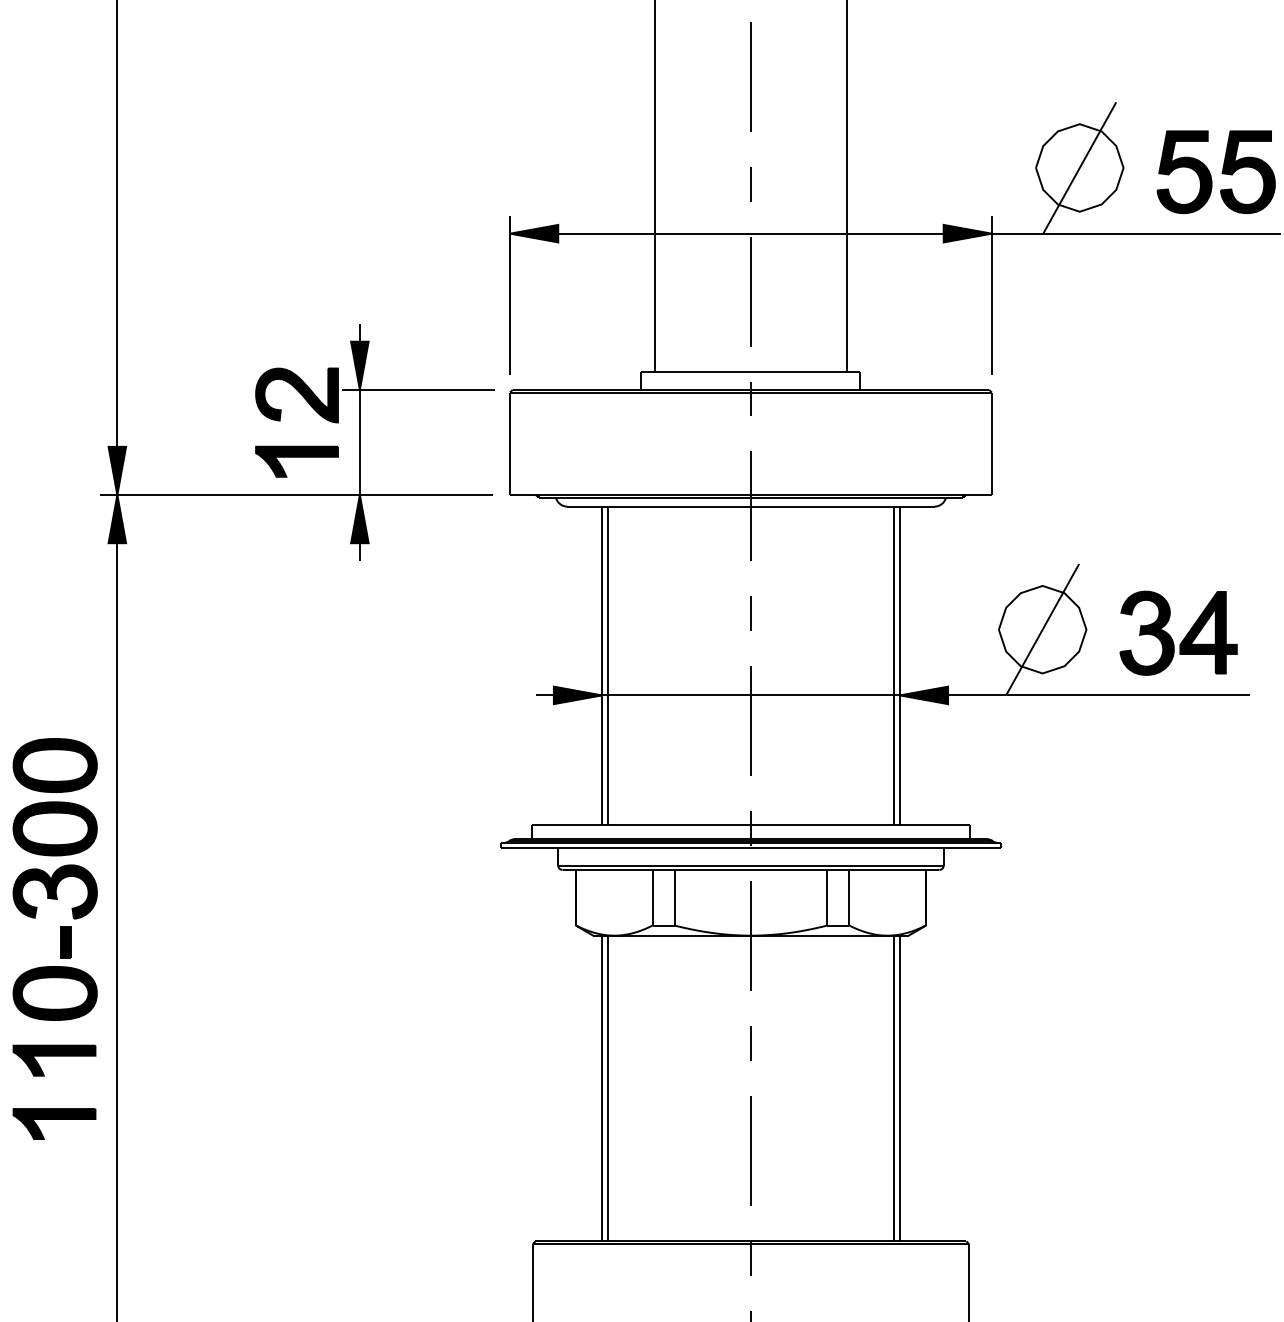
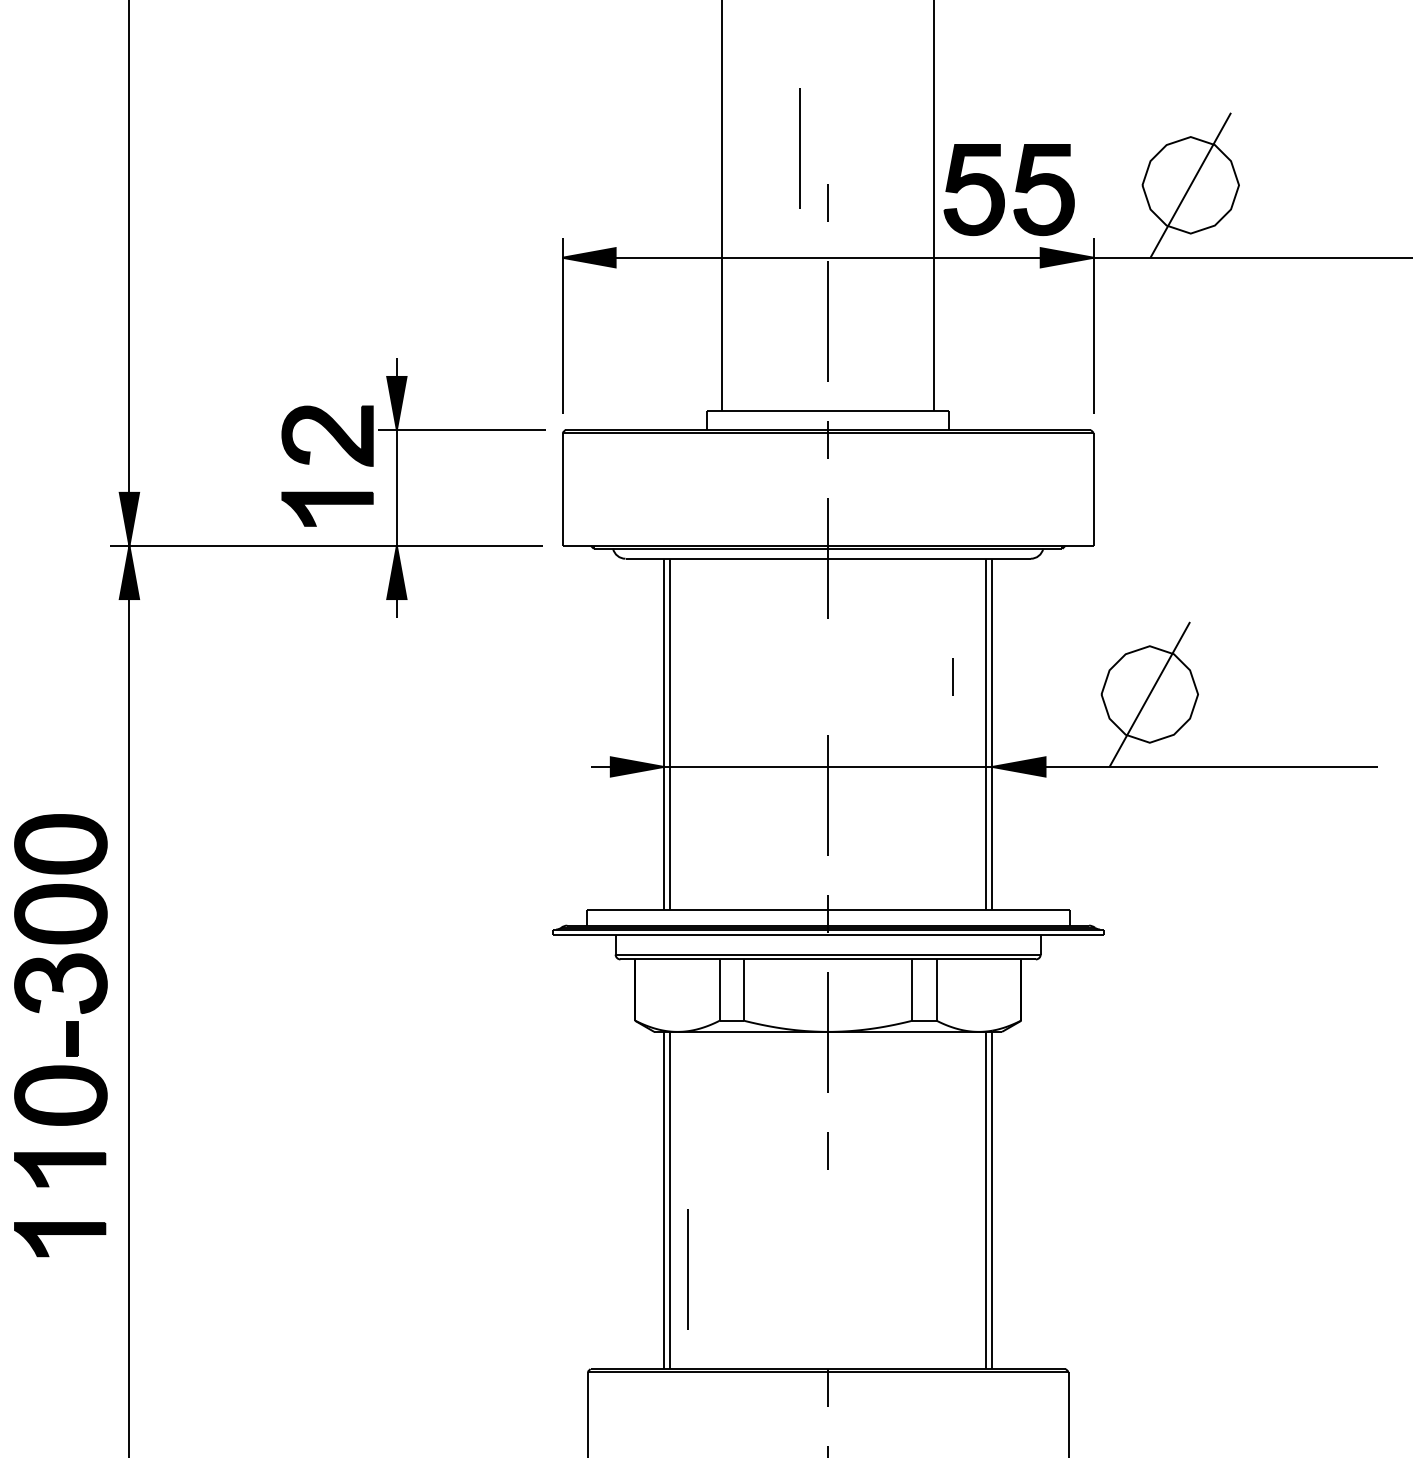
line: (750, 76) -> (799, 148), moved
part: (1215, 171) -> (1008, 189), moved
line: (750, 613) -> (952, 676), moved
part: (1184, 636) -> (1306, 702), removed
line: (750, 1151) -> (687, 1269), moved

